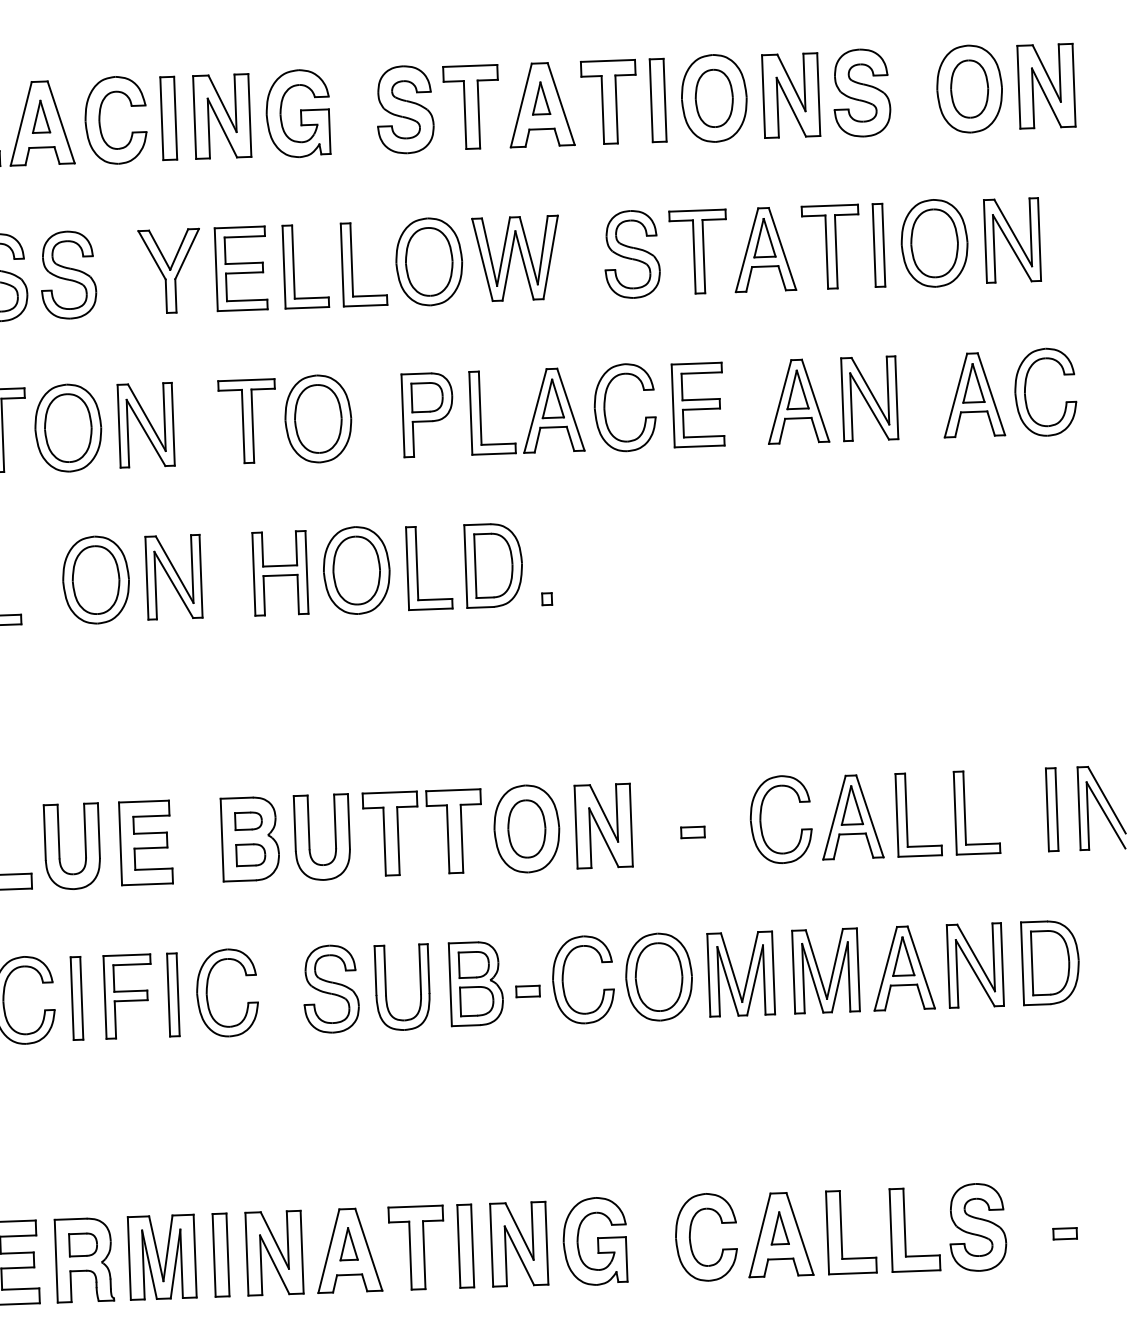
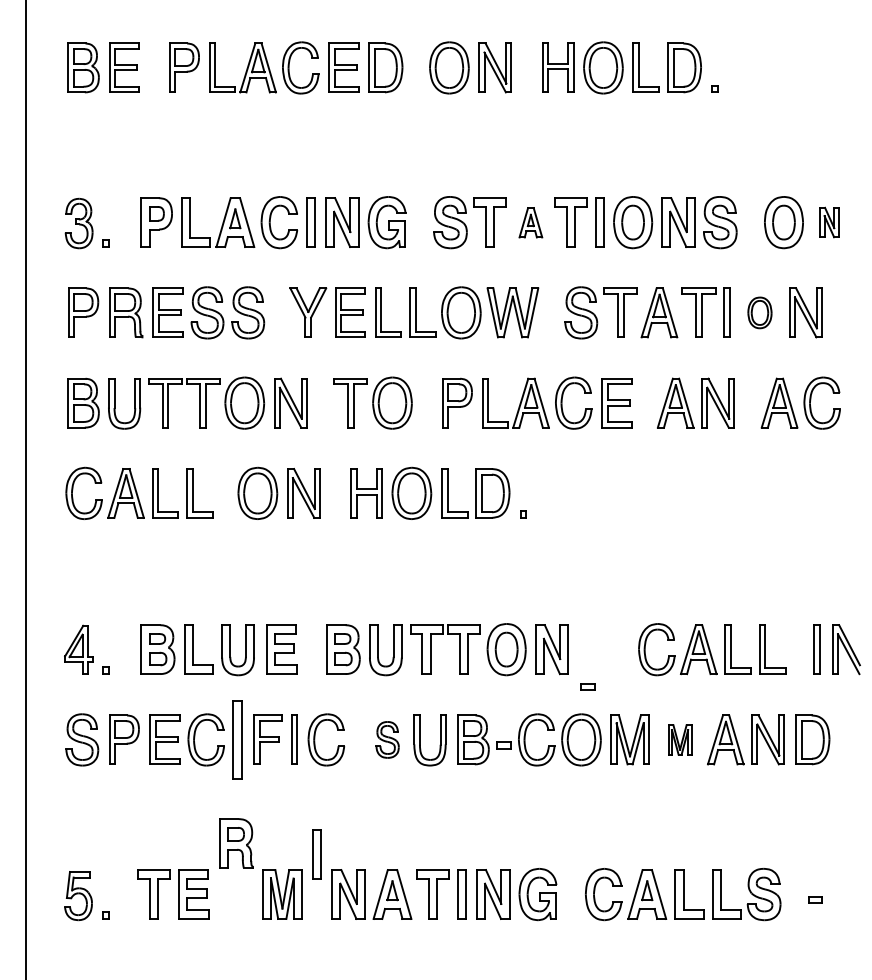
part: (1046, 86) -> (829, 222), size x0.6
part: (540, 104) -> (530, 222), size x0.6
part: (933, 242) -> (759, 312), size x0.6
part: (692, 831) -> (587, 686), moved
part: (824, 970) -> (679, 739), size x0.6
part: (330, 988) -> (387, 739), size x0.7
part: (76, 997) -> (237, 739), size x1.6
part: (220, 1255) -> (316, 854), moved
part: (84, 1260) -> (236, 843), moved

